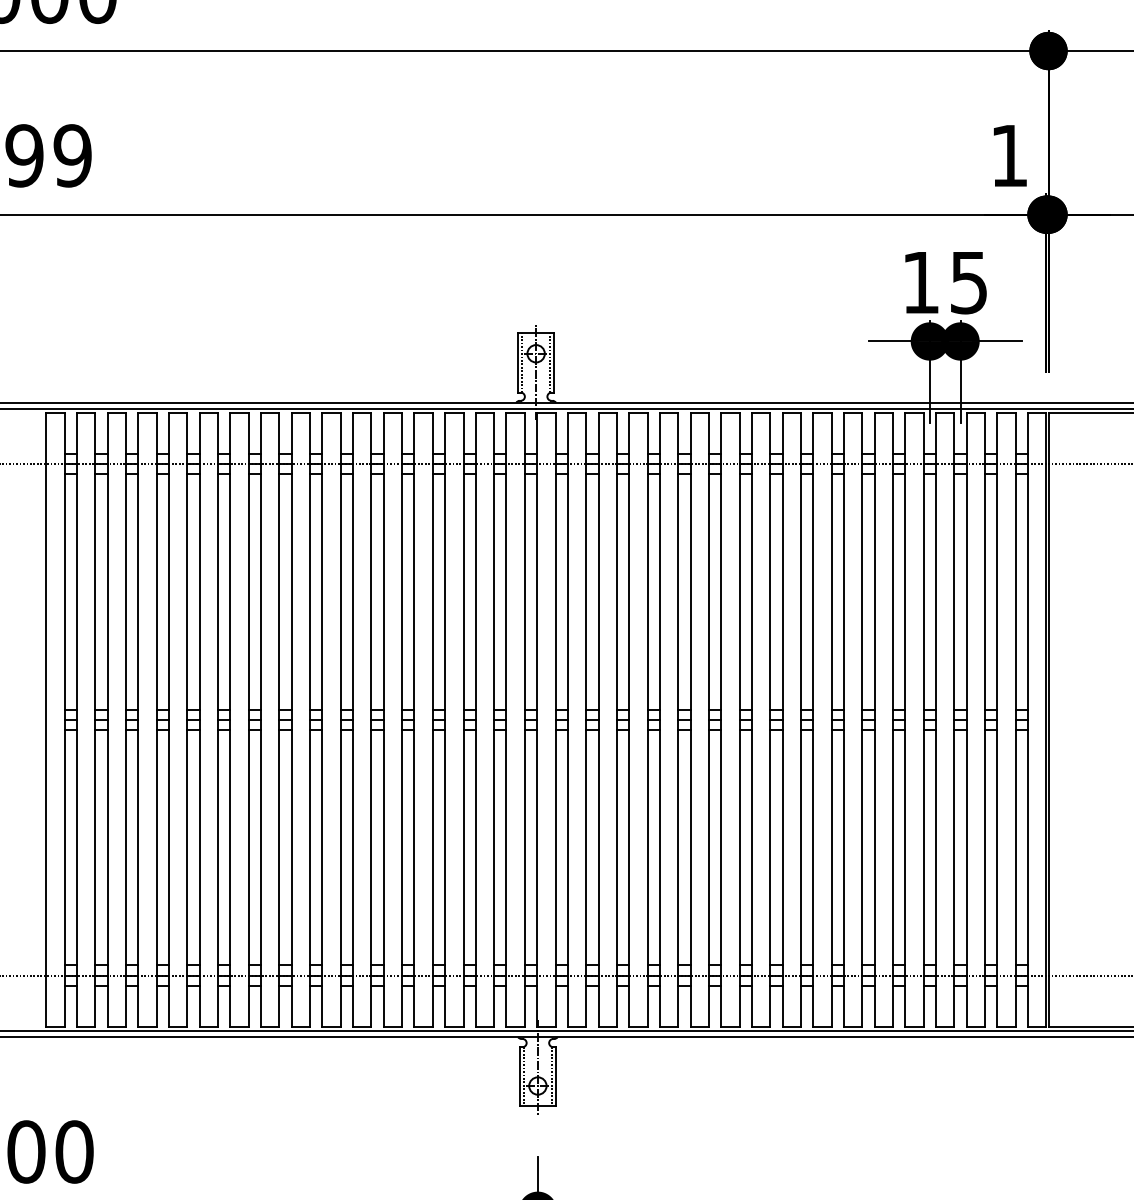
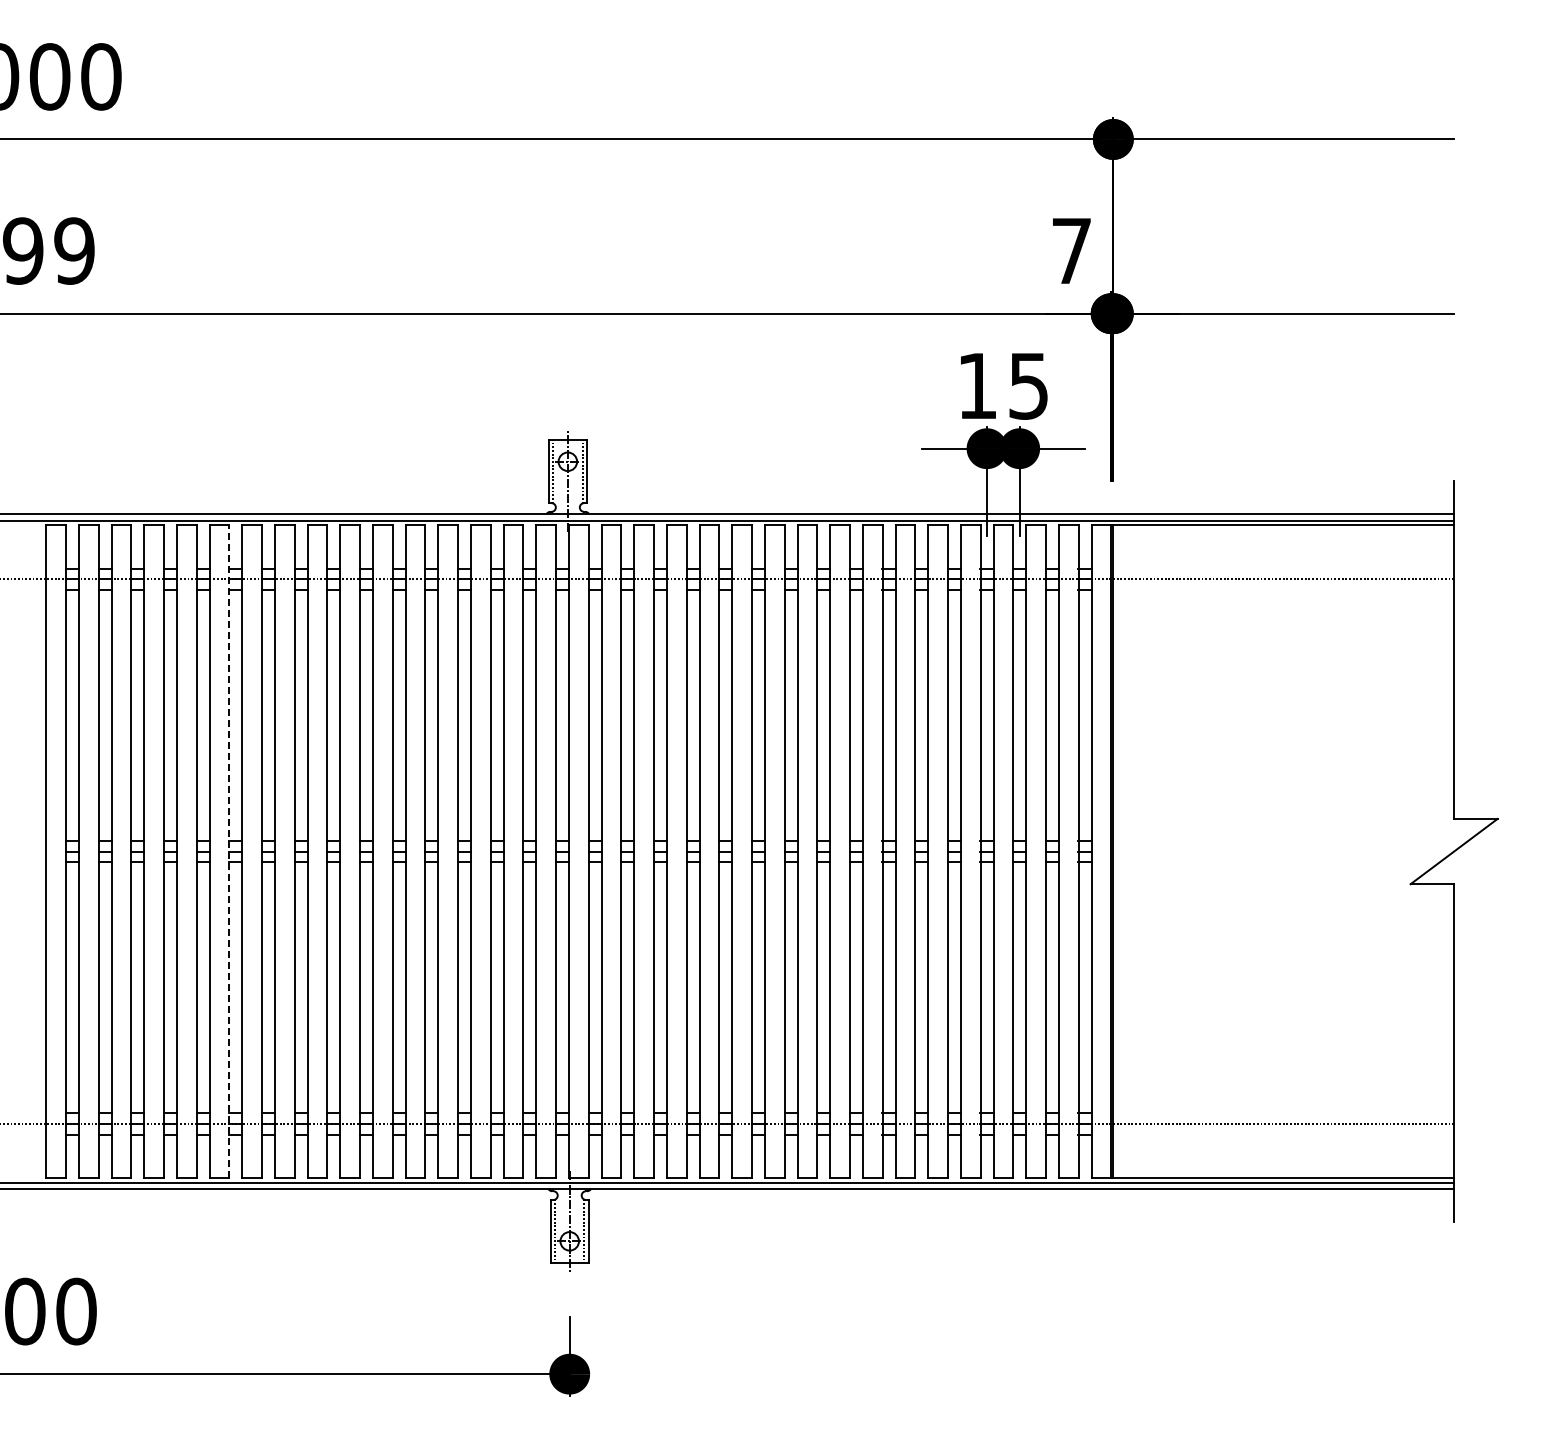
text: (1009, 155) -> (1071, 250), 1 -> 7
line: (218, 719) -> (229, 851), solid -> dashed

